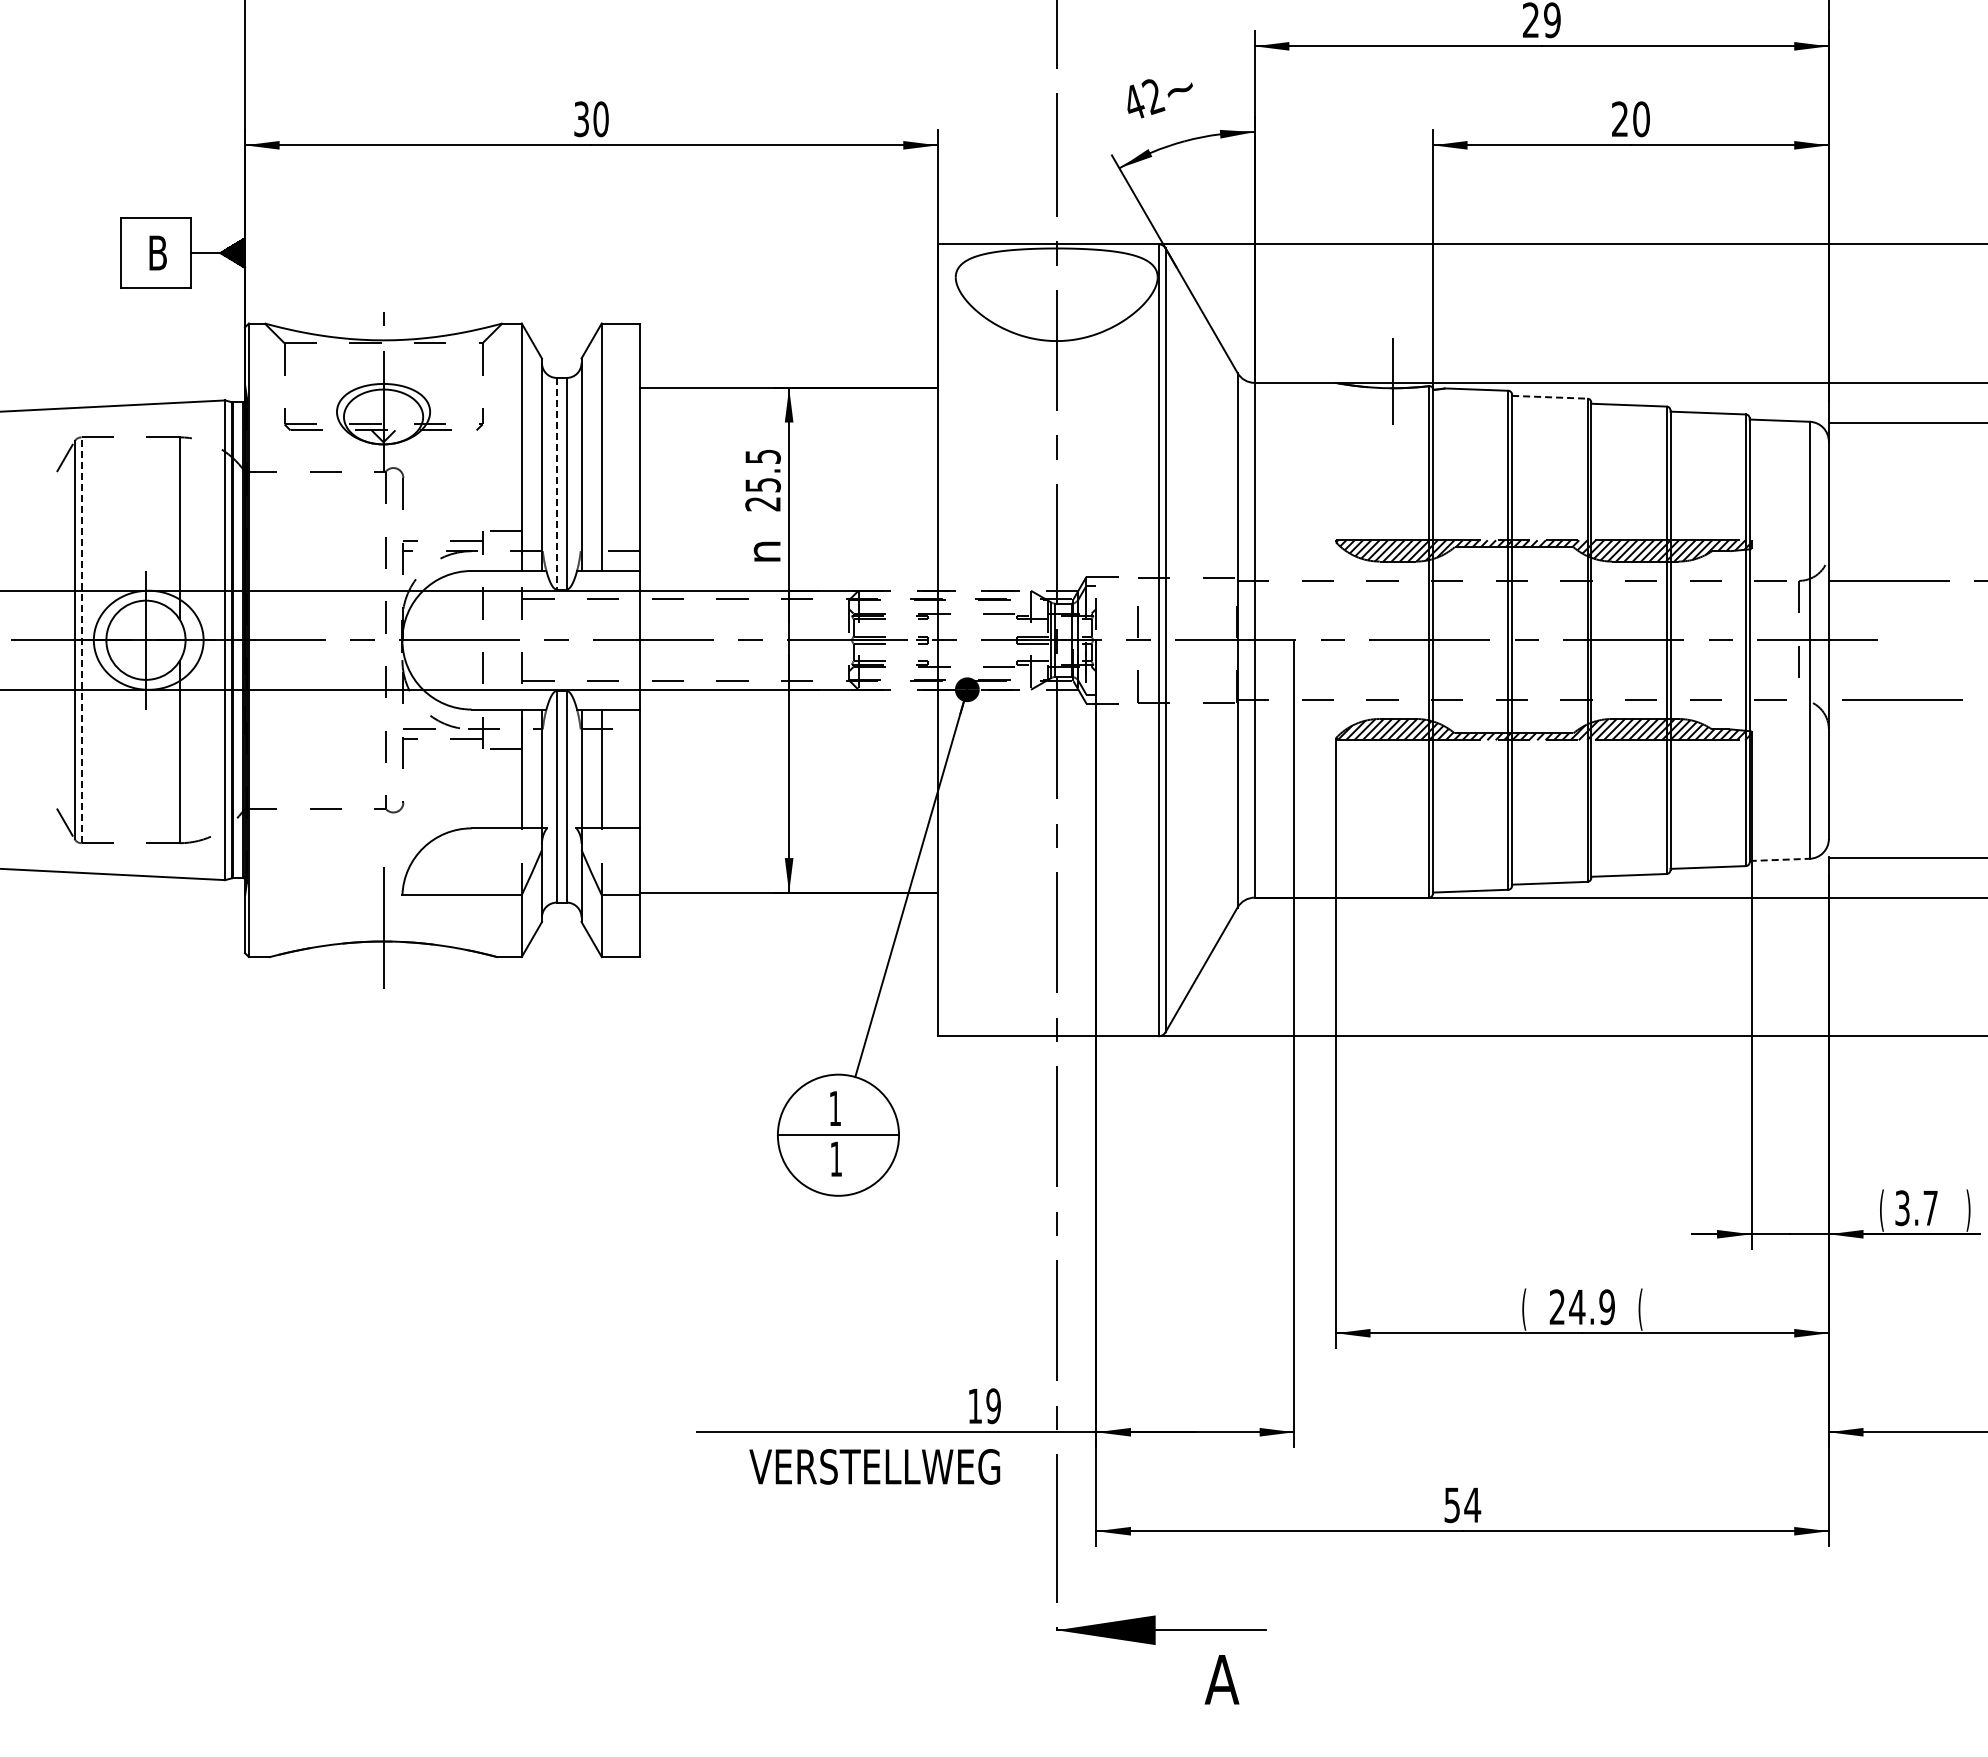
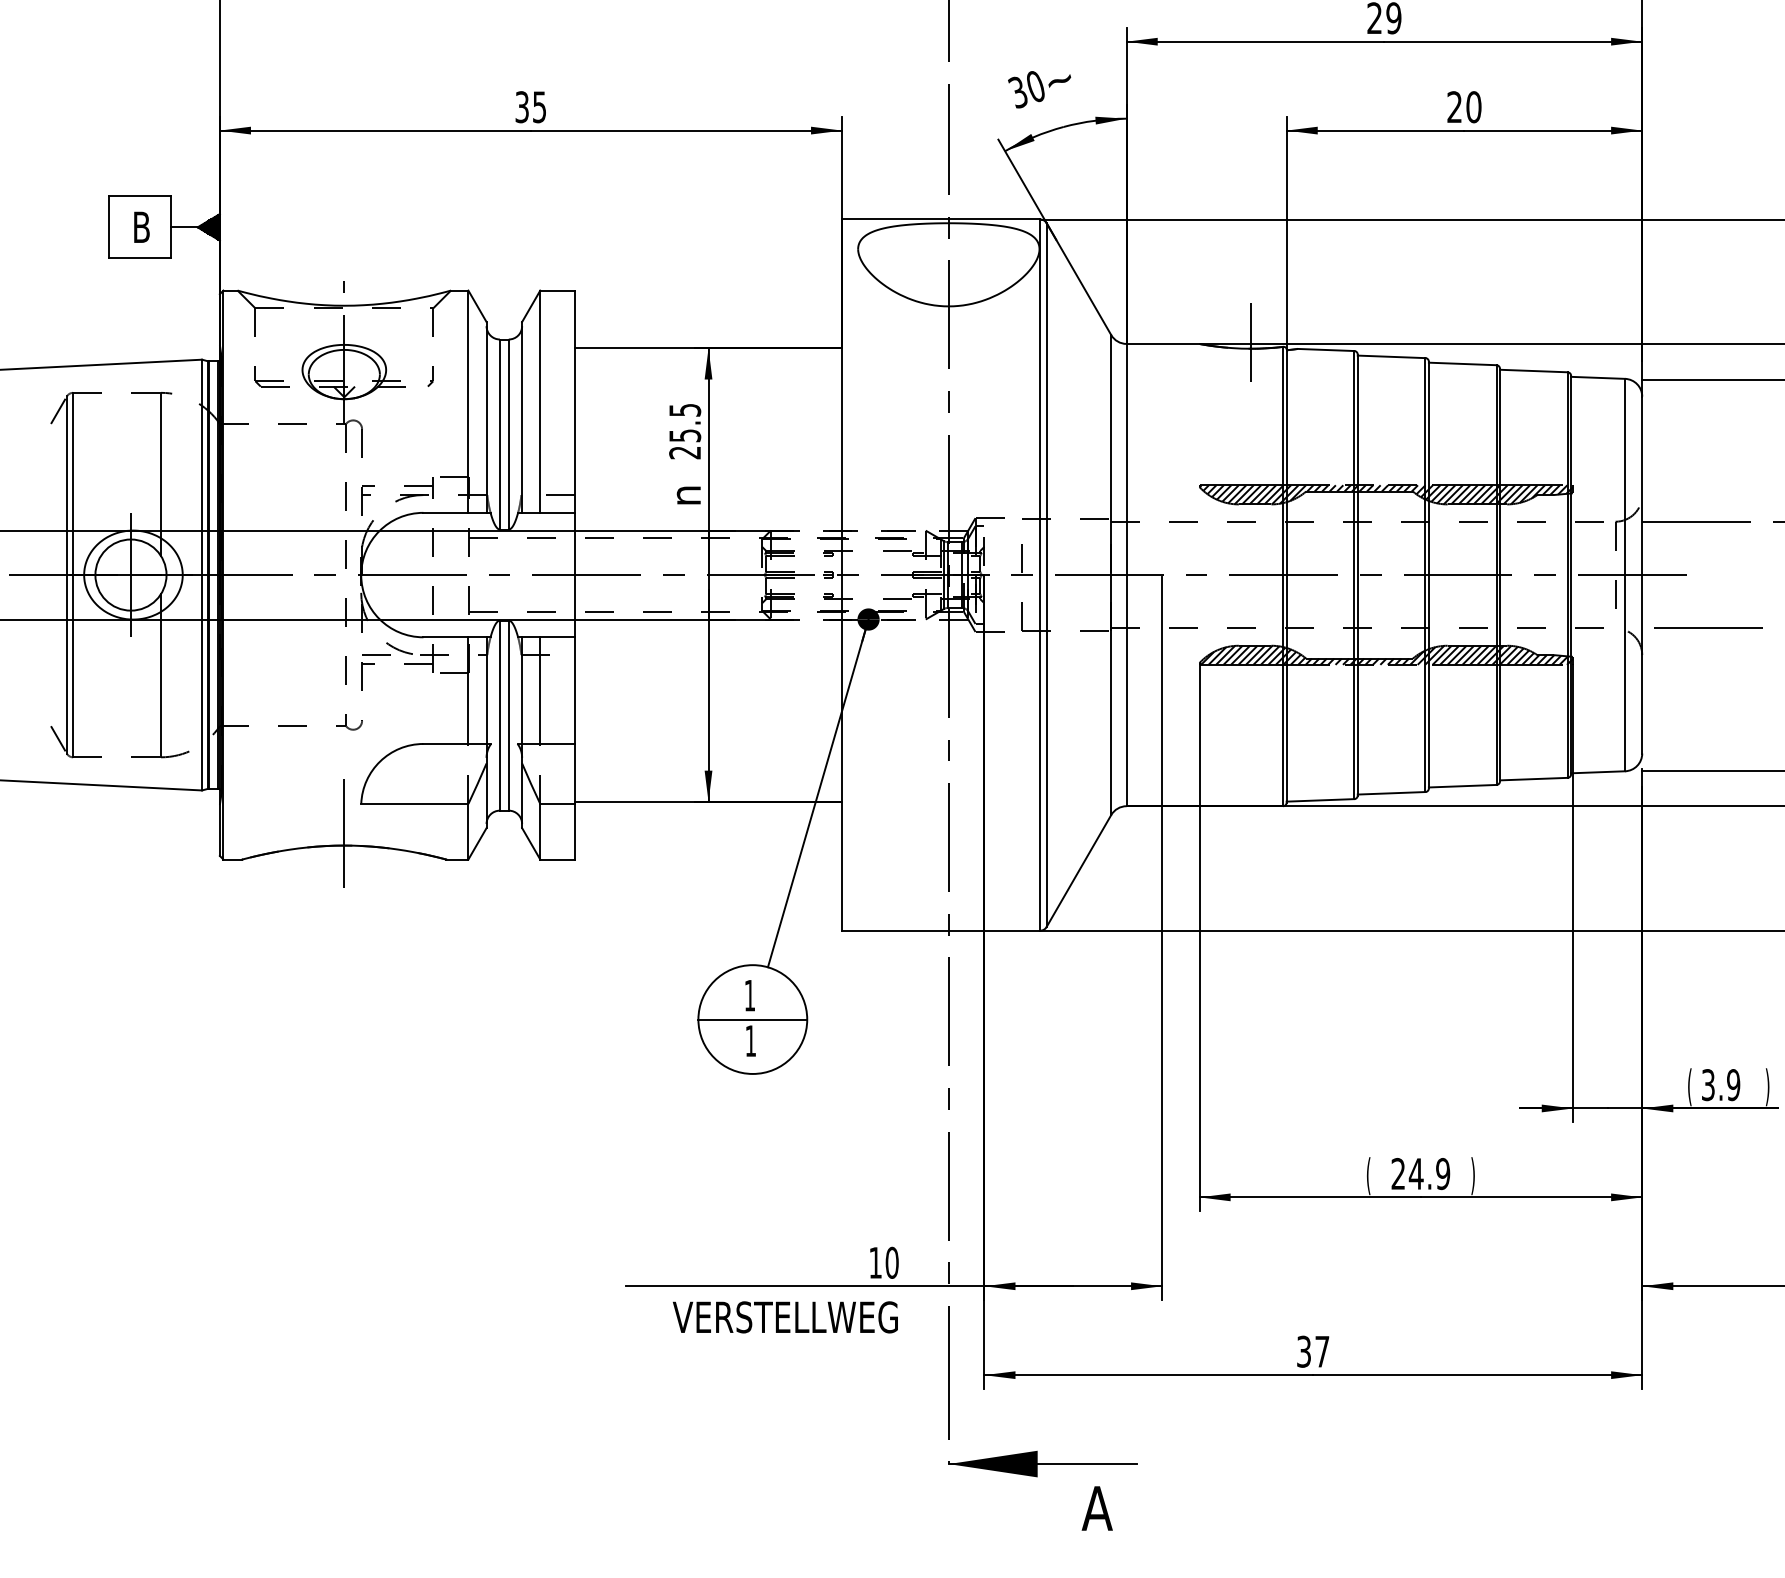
text: (1143, 99) -> (1026, 89), 42 -> 30
text: (600, 119) -> (539, 107), 30 -> 35
line: (1549, 397) -> (1391, 357), dashed -> solid
line: (556, 483) -> (499, 434), dashed -> solid
line: (81, 640) -> (73, 575), dashed -> solid
line: (1780, 859) -> (1598, 771), dashed -> solid
text: (1930, 1208) -> (1733, 1085), 3.7 -> 3.9
text: (1640, 1309) -> (1473, 1176), ( -> )
text: (993, 1406) -> (892, 1263), 19 -> 10
text: (1463, 1504) -> (1314, 1351), 54 -> 37

